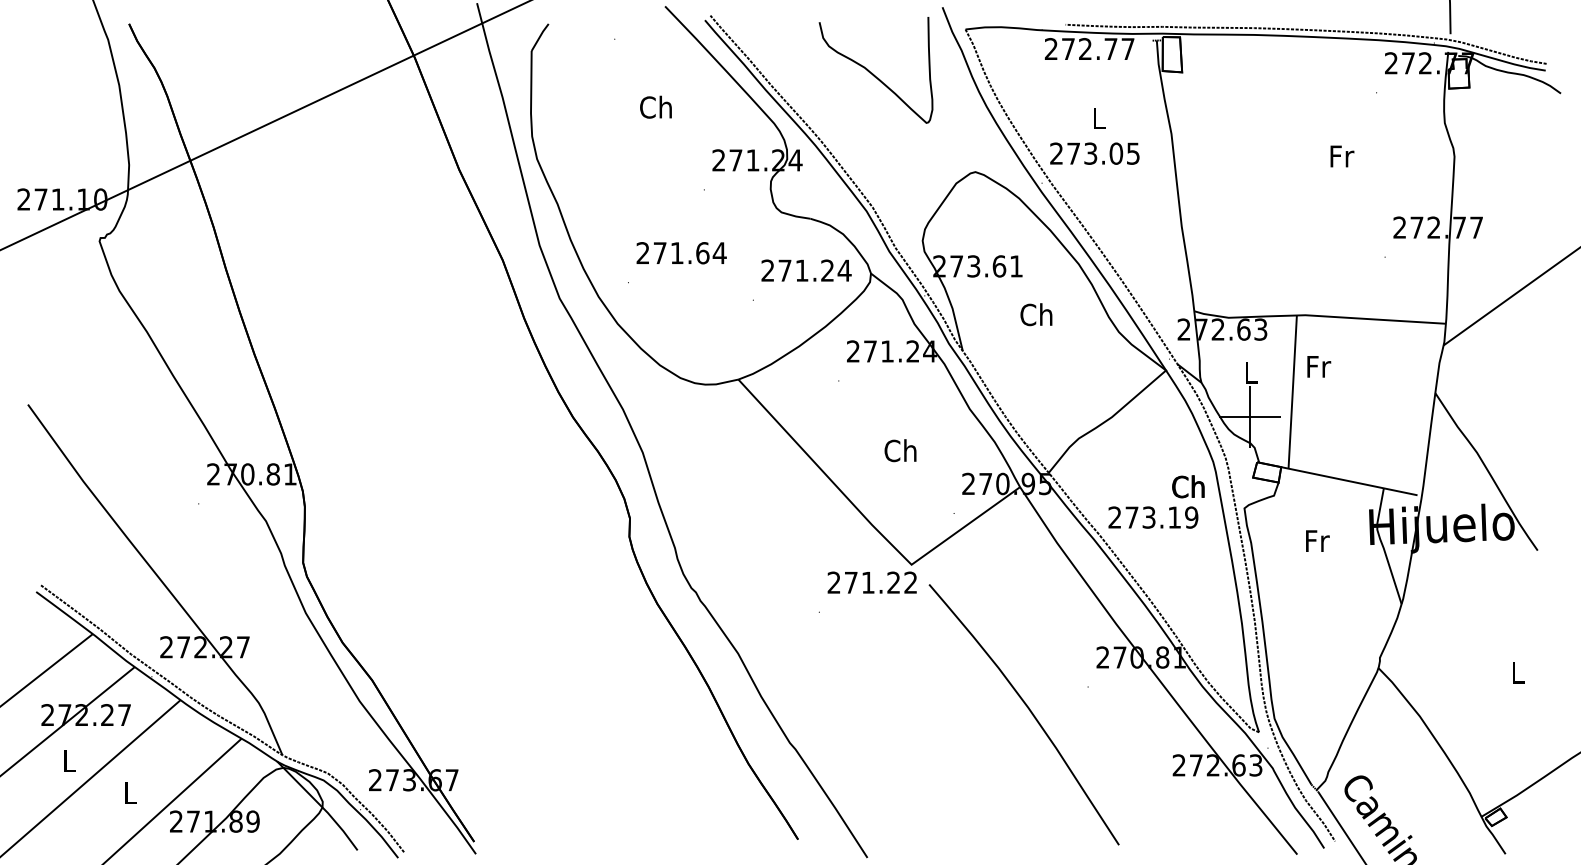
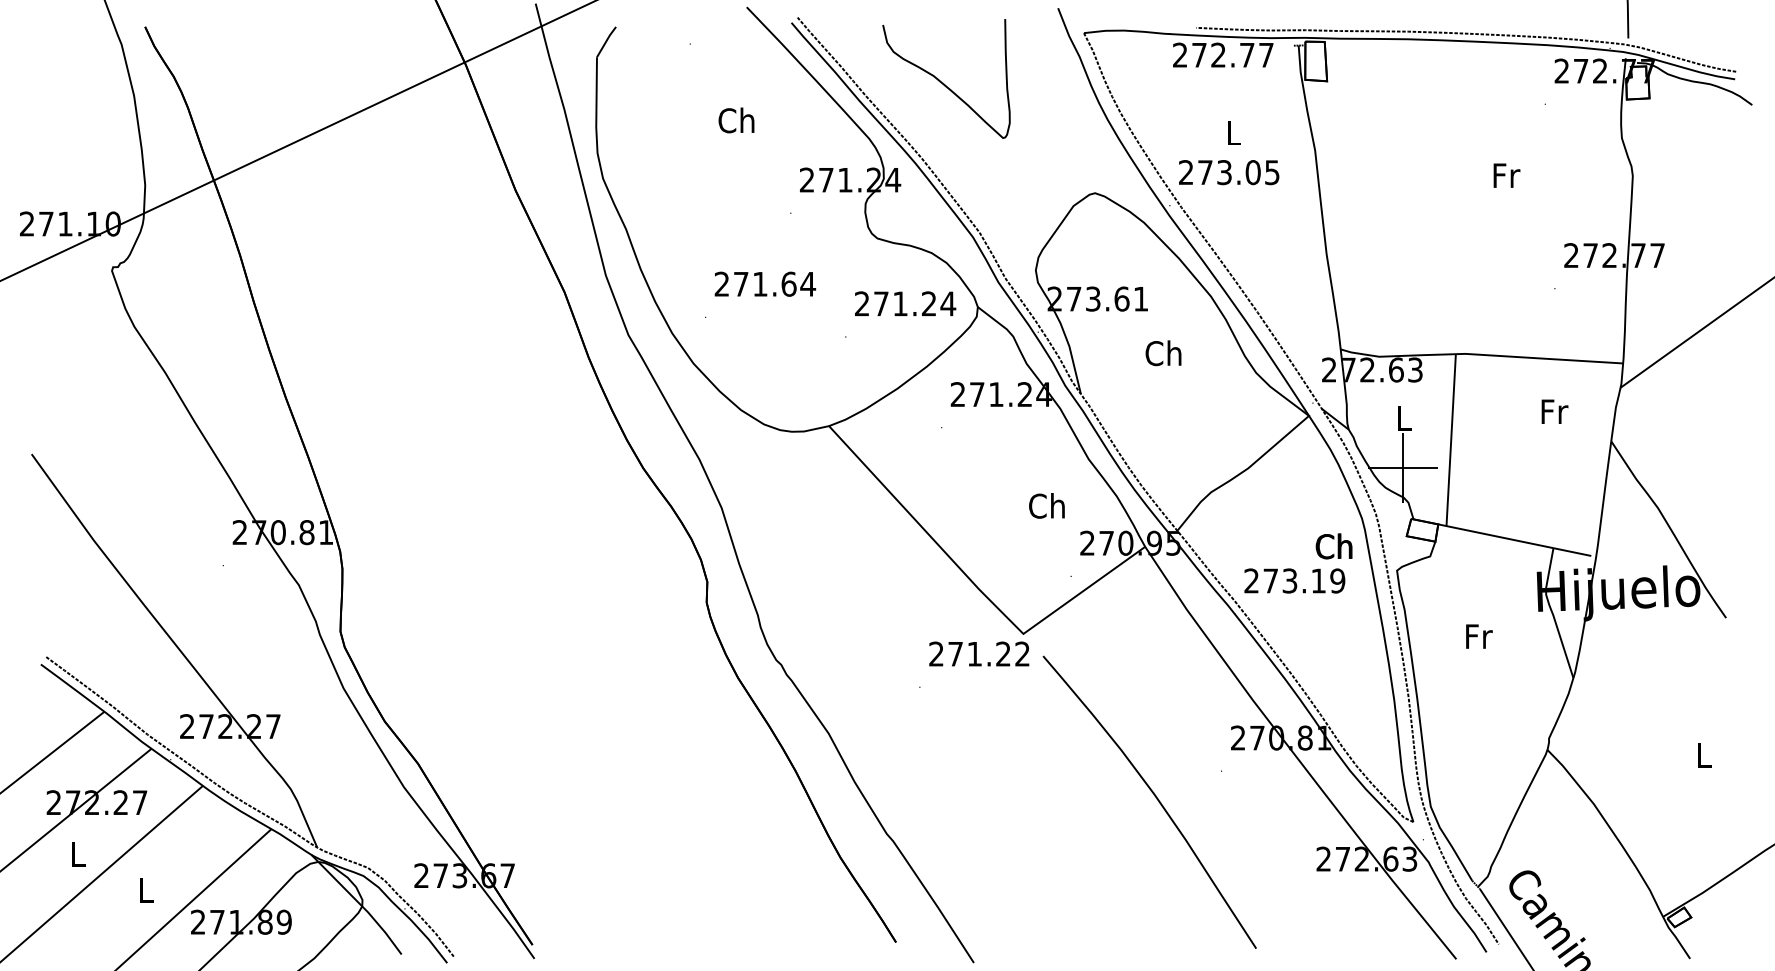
curve: (873, 73) -> (943, 82), moved
text: (1319, 366) -> (1555, 411), moved
text: (900, 450) -> (1046, 505), moved
text: (1317, 540) -> (1479, 635), moved

